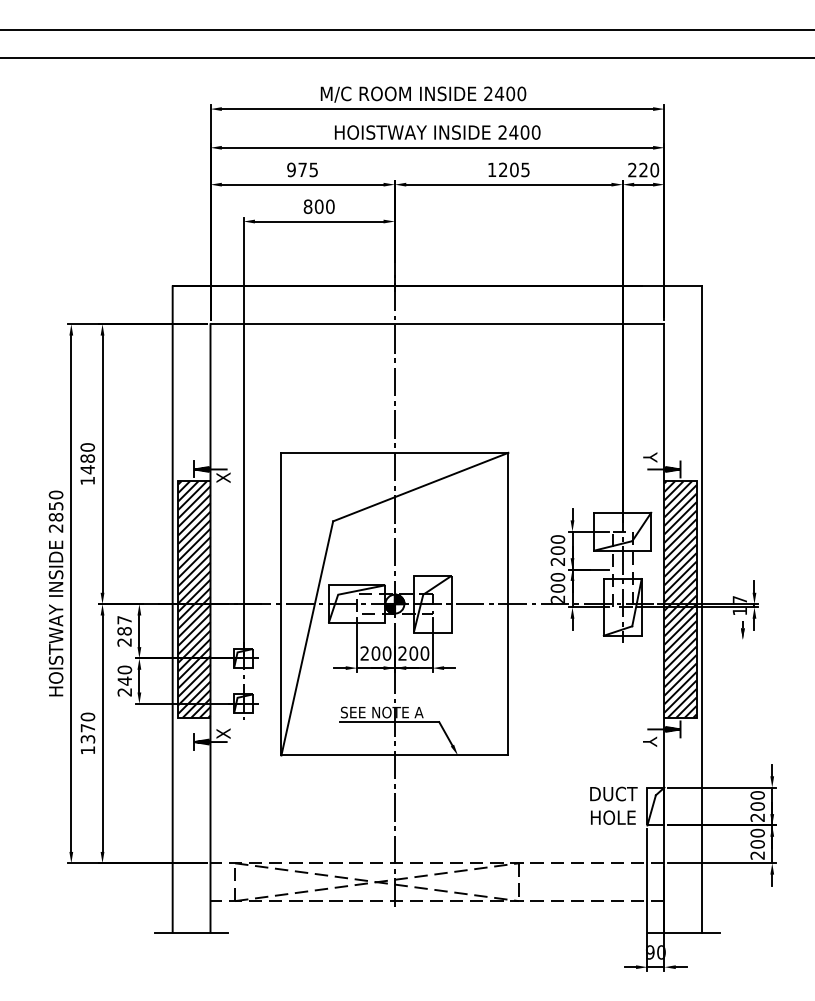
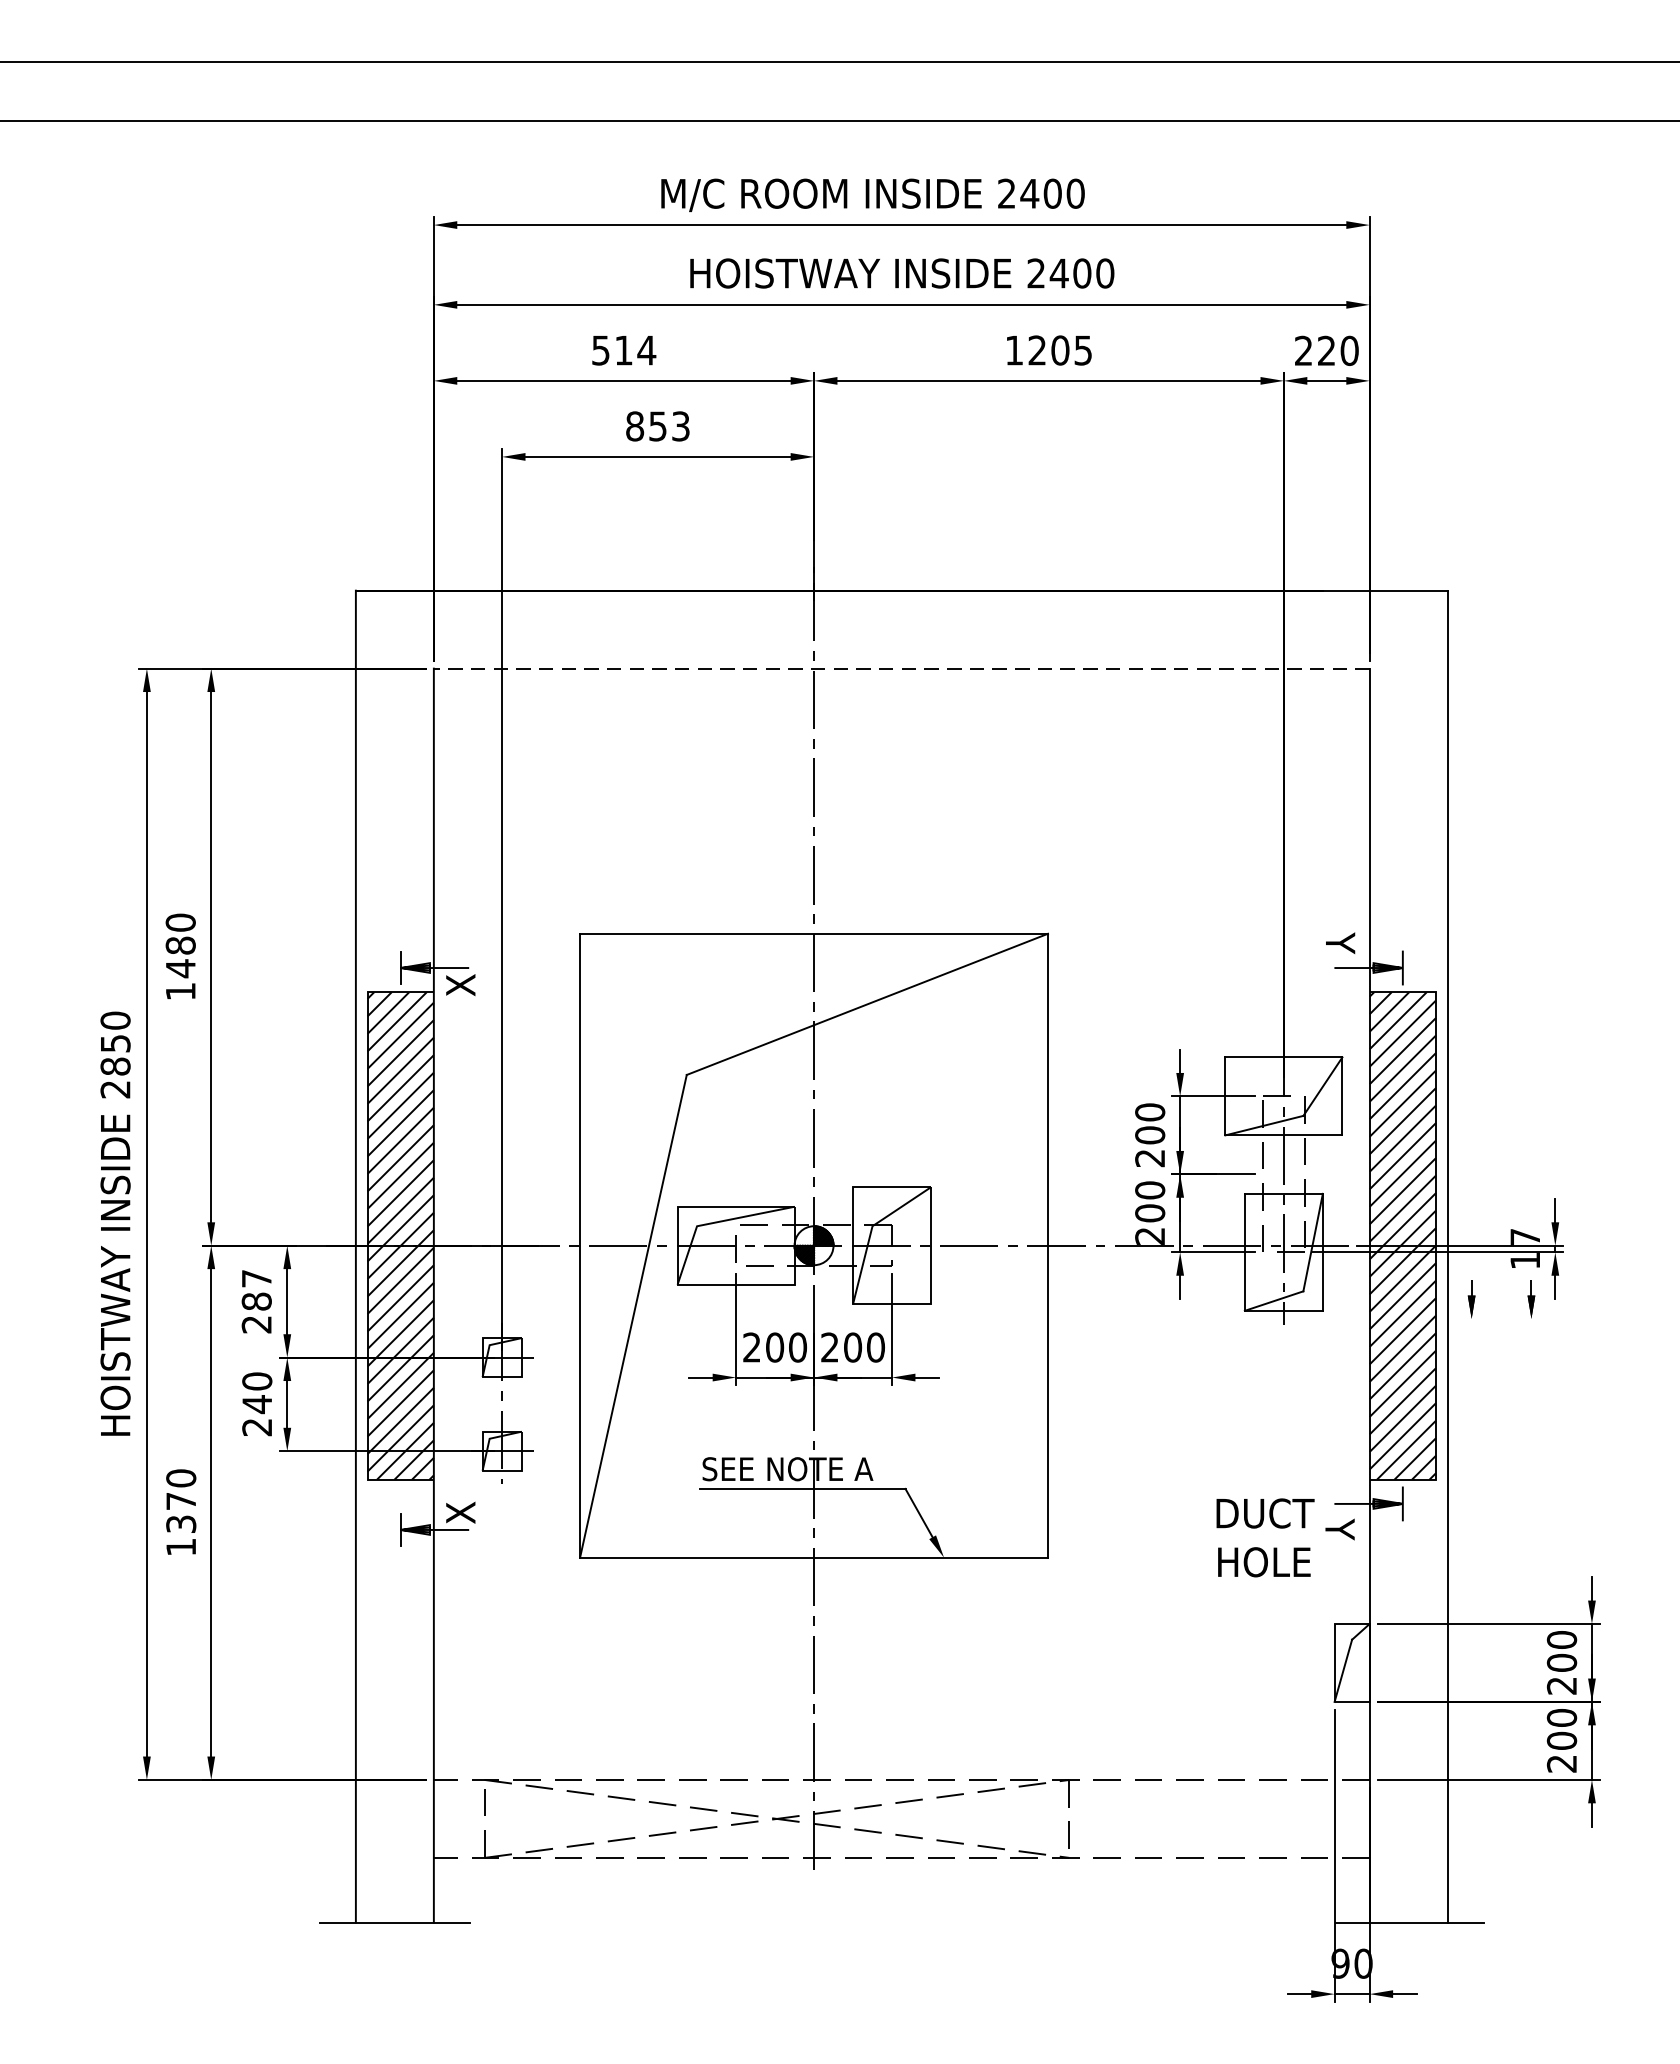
text: (302, 169) -> (623, 349), 975 -> 514
text: (324, 206) -> (668, 425), 800 -> 853
line: (437, 324) -> (901, 669), solid -> dashed
line: (713, 630) -> (1470, 1300), added
text: (613, 805) -> (1264, 1537), moved

